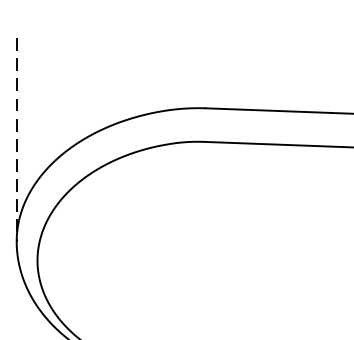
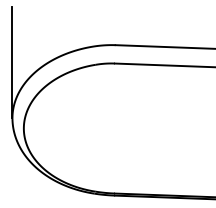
line: (16, 139) -> (12, 62), dashed -> solid

